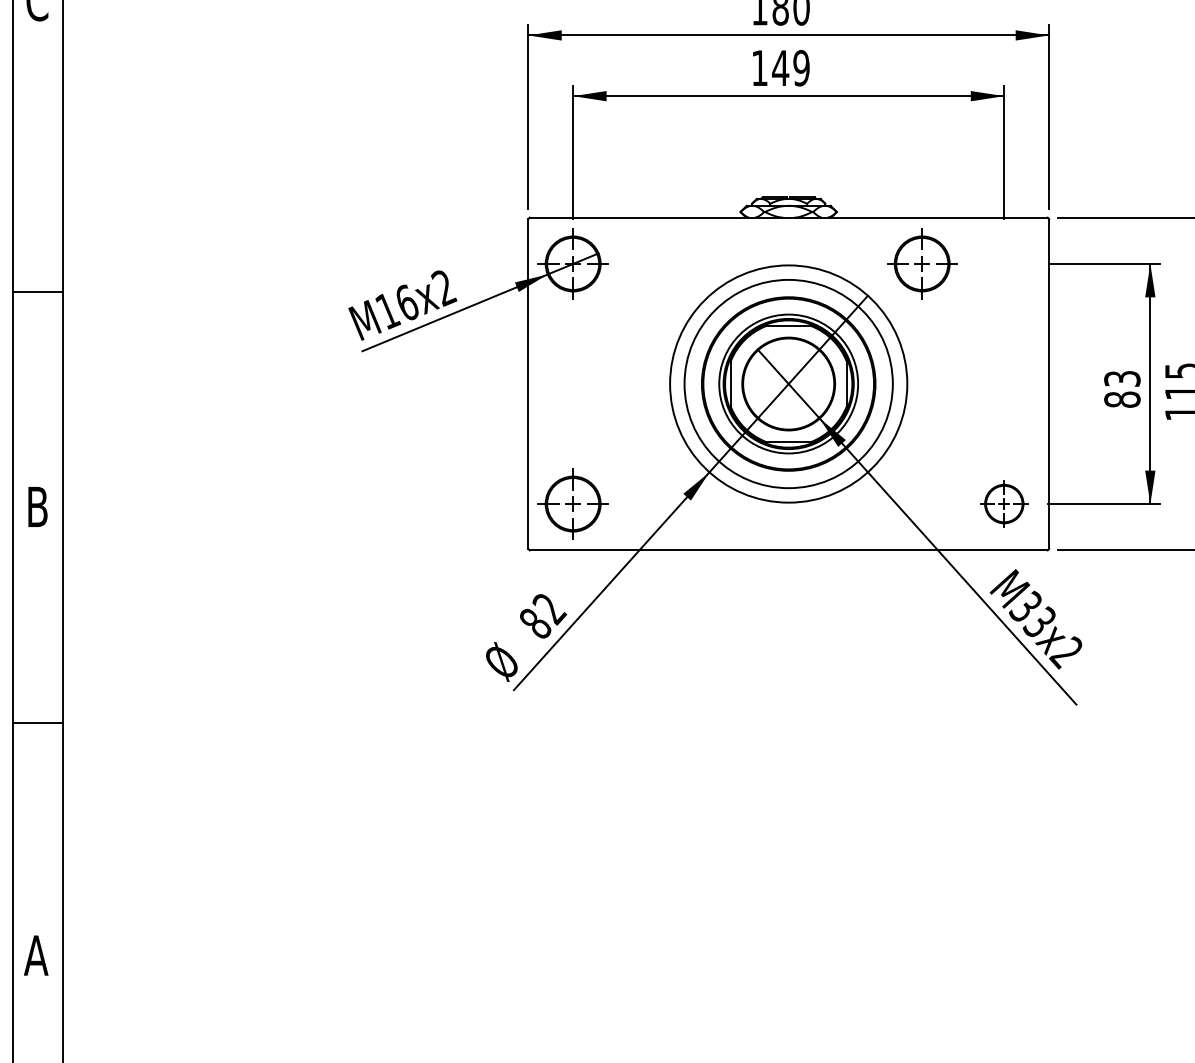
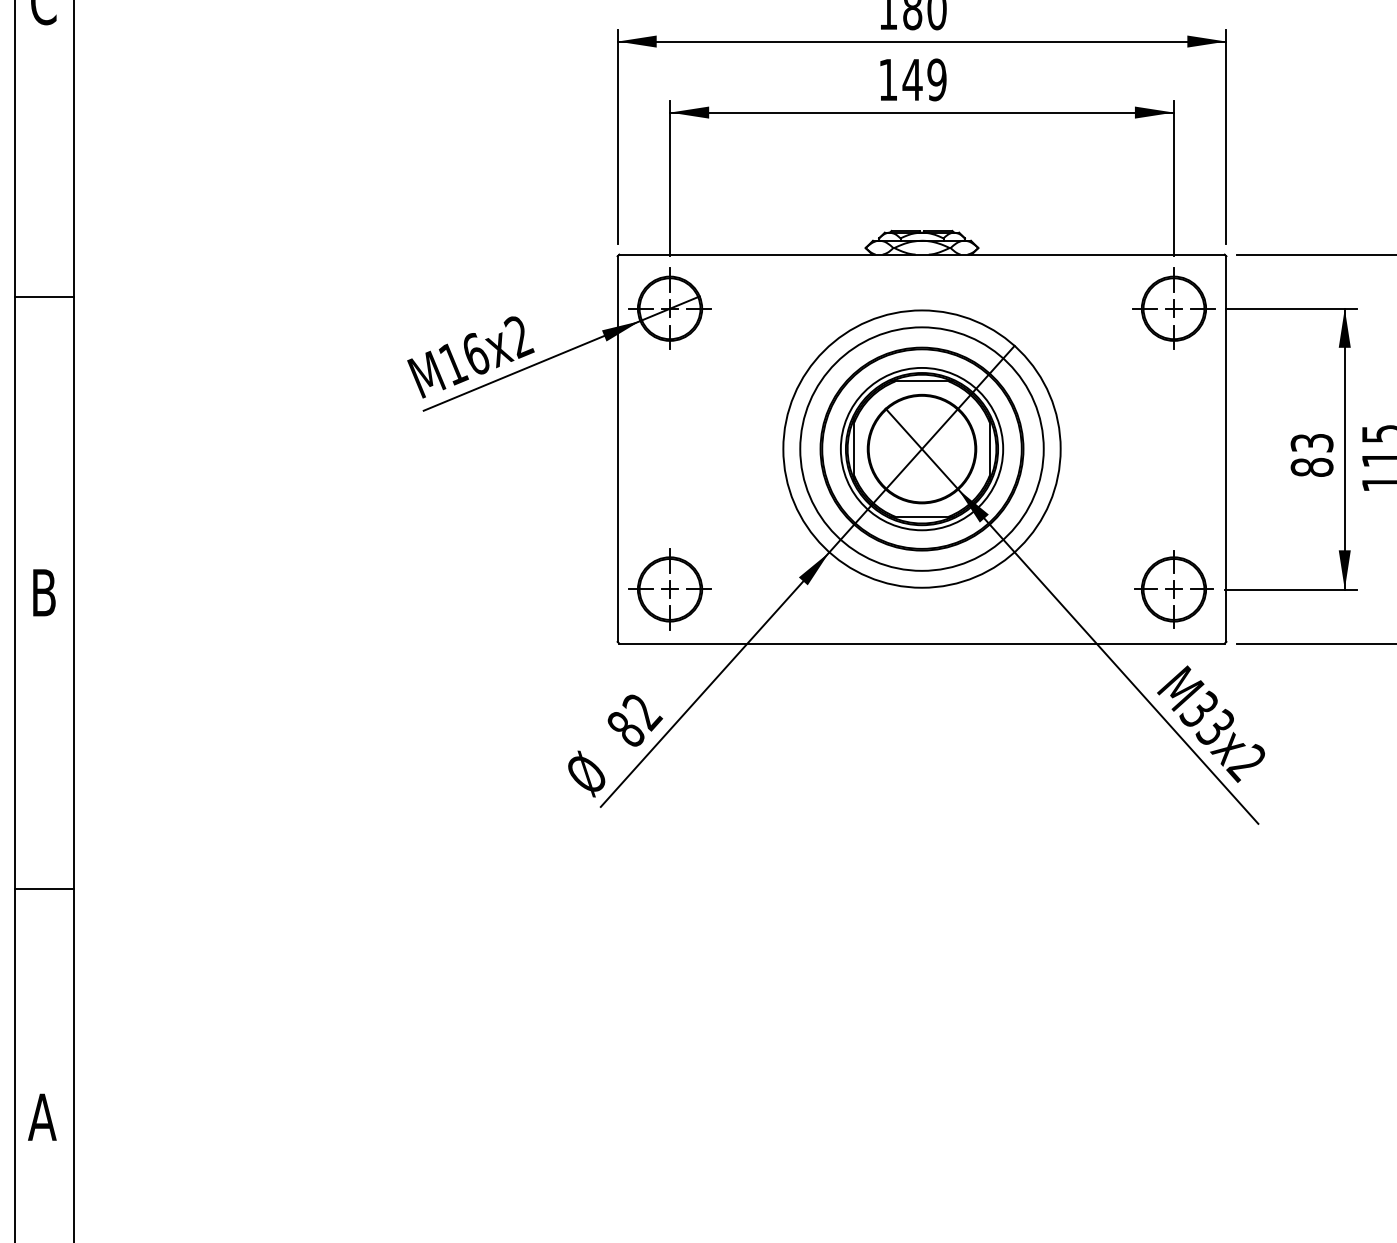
part: (922, 263) -> (1174, 308), moved
line: (37, 291) -> (43, 296), moved
part: (1004, 503) -> (1174, 588), size x1.43
line: (37, 723) -> (43, 889), moved

